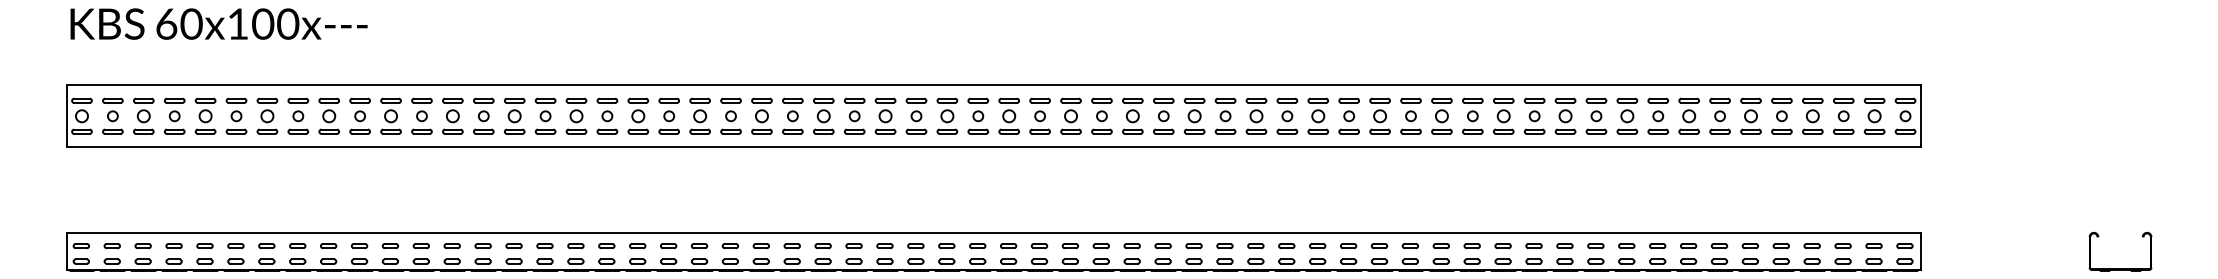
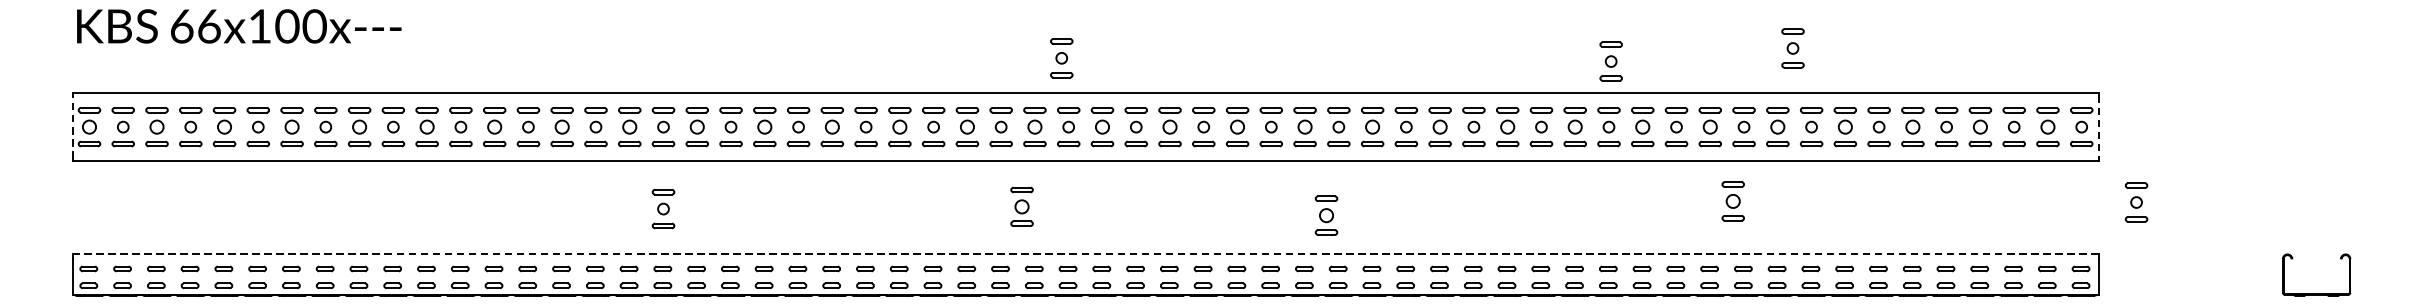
text: (191, 23) -> (209, 25), 60x100x--- -> 66x100x---
part: (1640, 43) -> (1792, 47), added
part: (971, 52) -> (1061, 57), added
part: (1474, 55) -> (1610, 60), added
line: (66, 116) -> (72, 127), solid -> dashed
line: (1921, 116) -> (2099, 127), solid -> dashed
part: (1586, 183) -> (1733, 200), added
part: (1955, 184) -> (2136, 201), added
part: (935, 188) -> (1021, 206), added
part: (607, 190) -> (663, 208), added
part: (1214, 196) -> (1326, 214), added
line: (993, 232) -> (1085, 254), solid -> dashed

